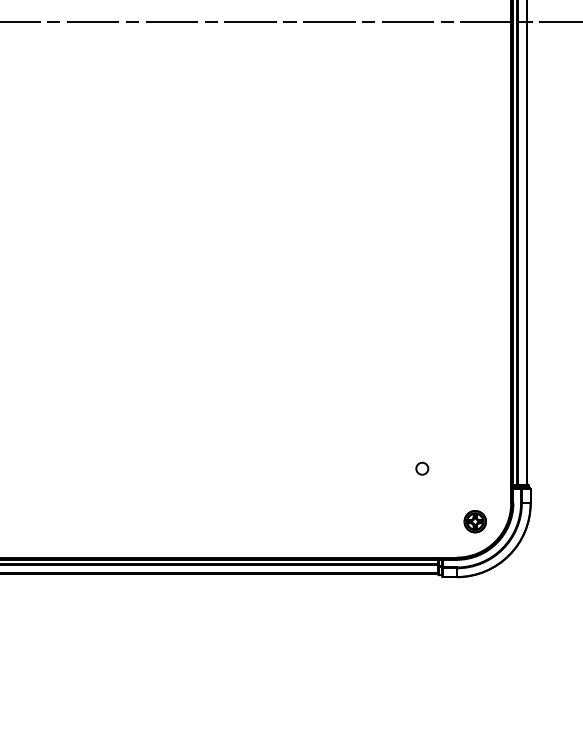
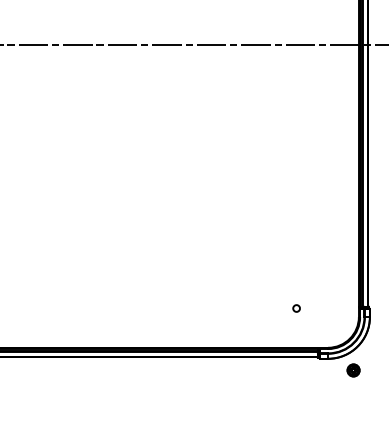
circle: (422, 468) -> (296, 308), moved
part: (475, 521) -> (353, 370), moved

